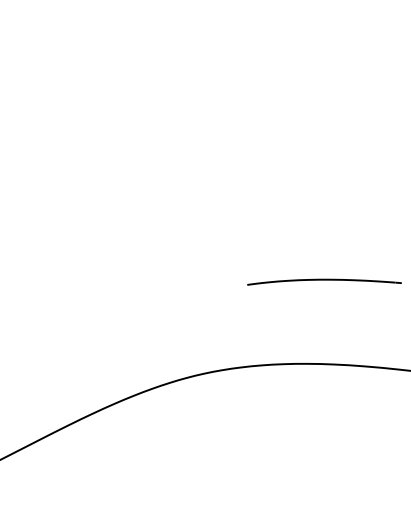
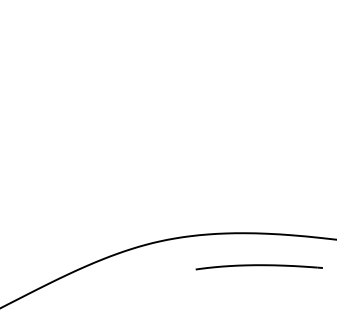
part: (324, 281) -> (259, 266), moved

